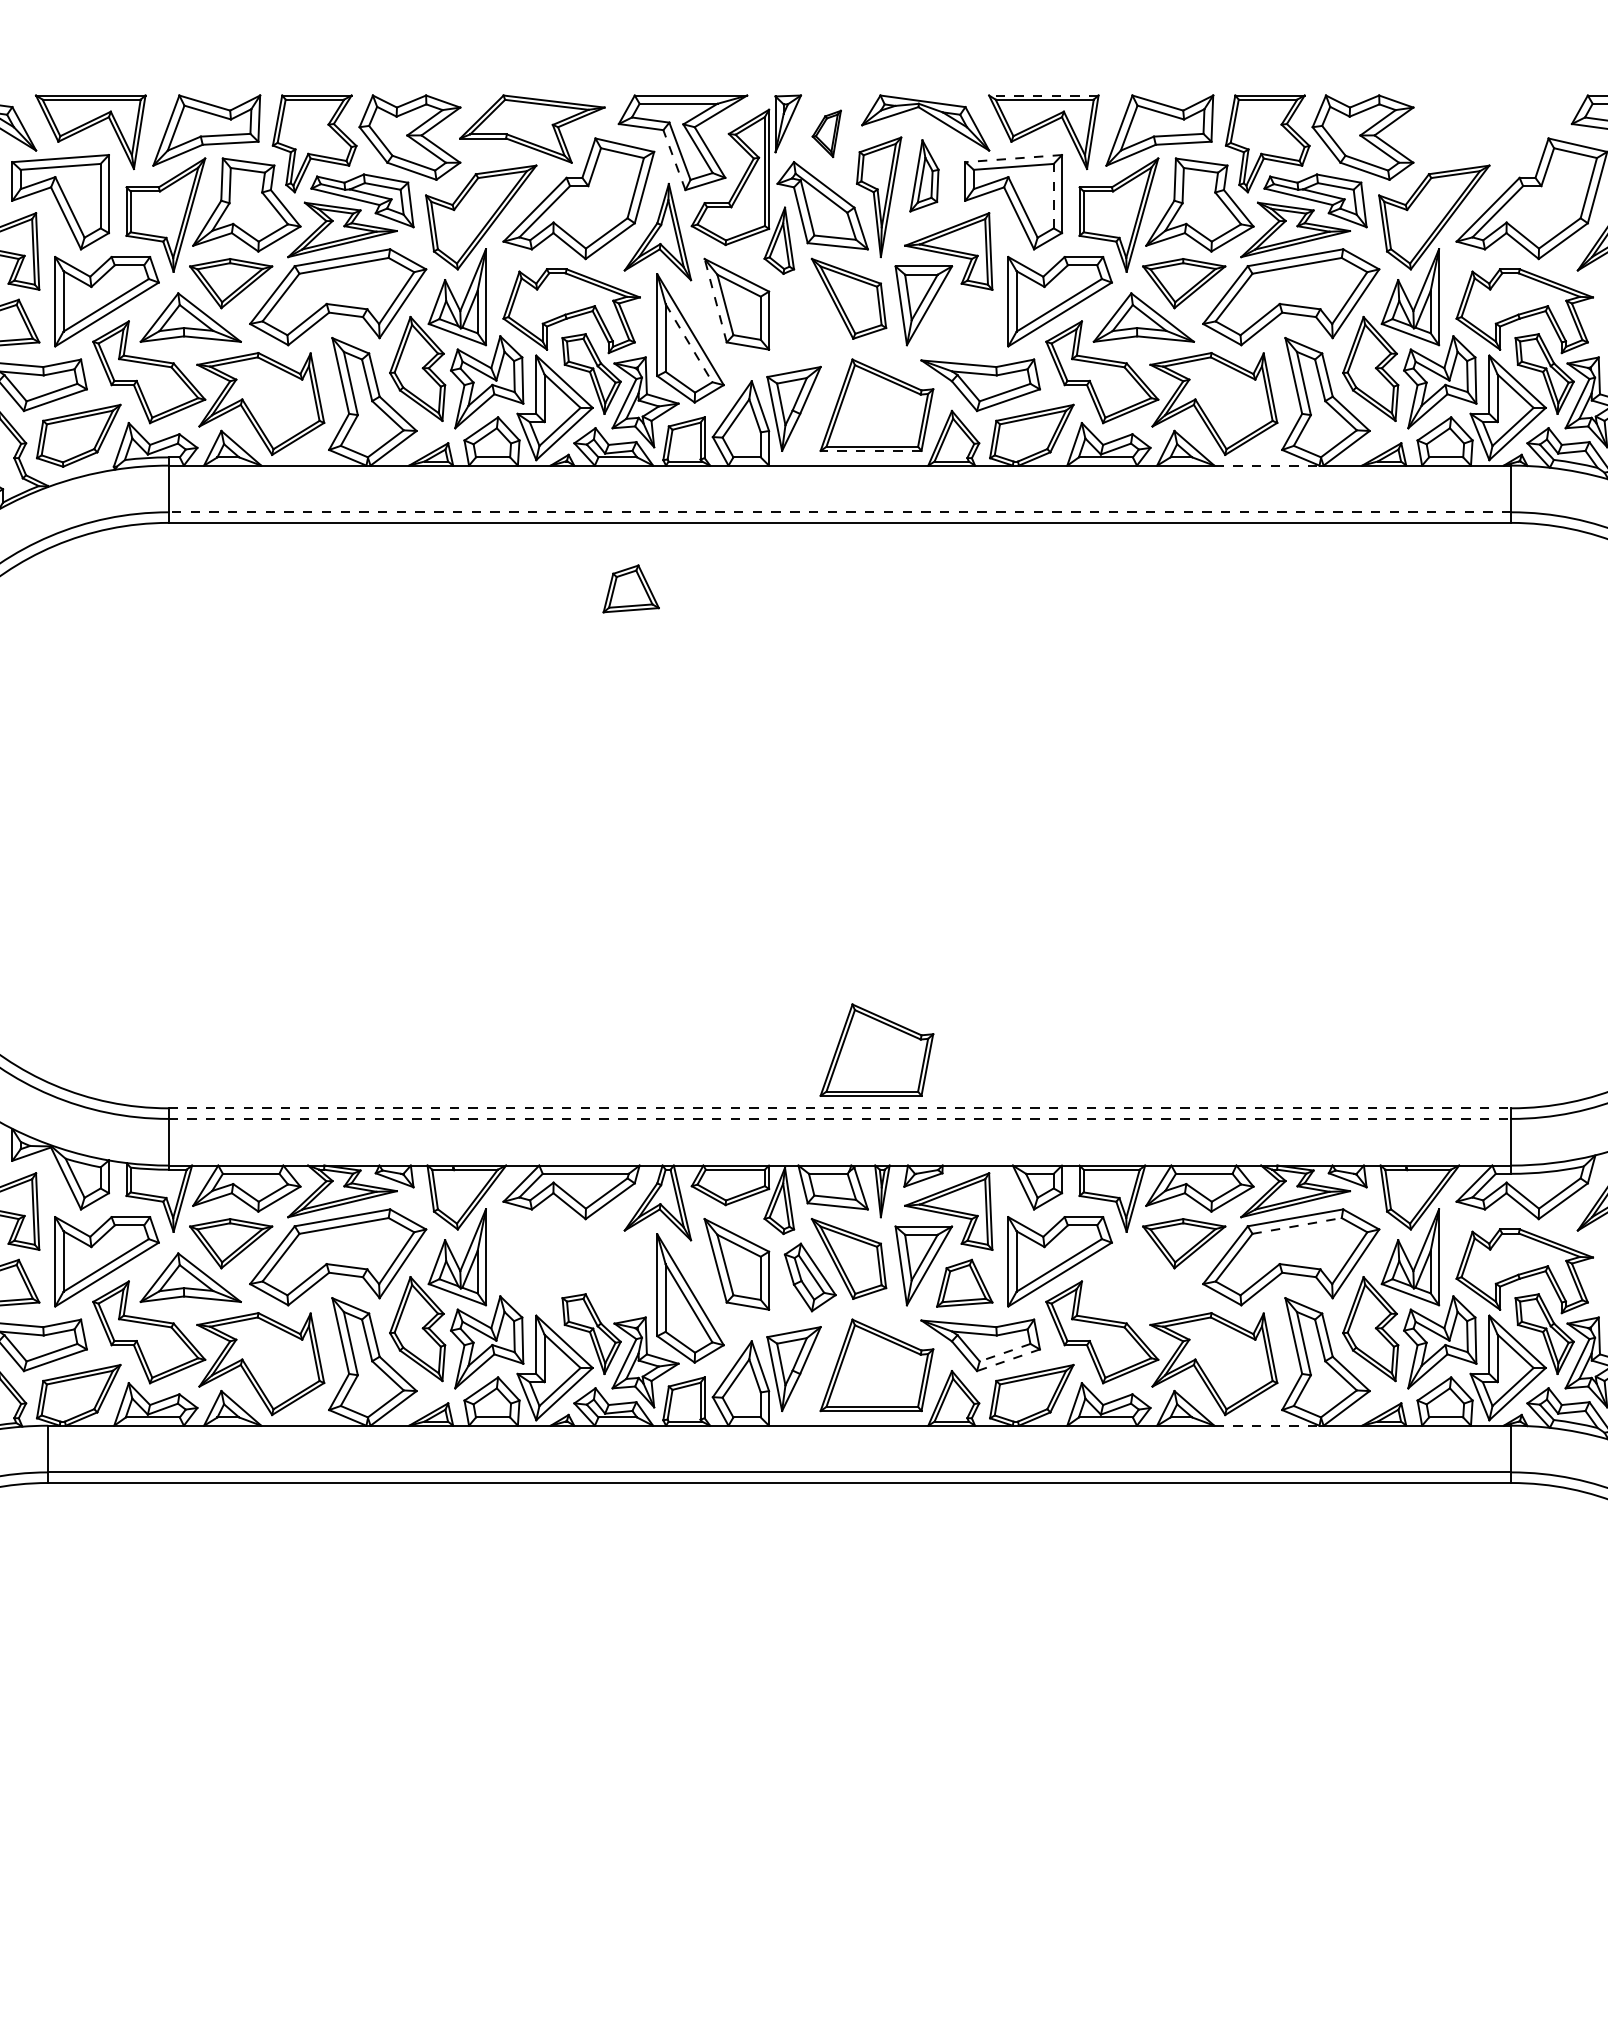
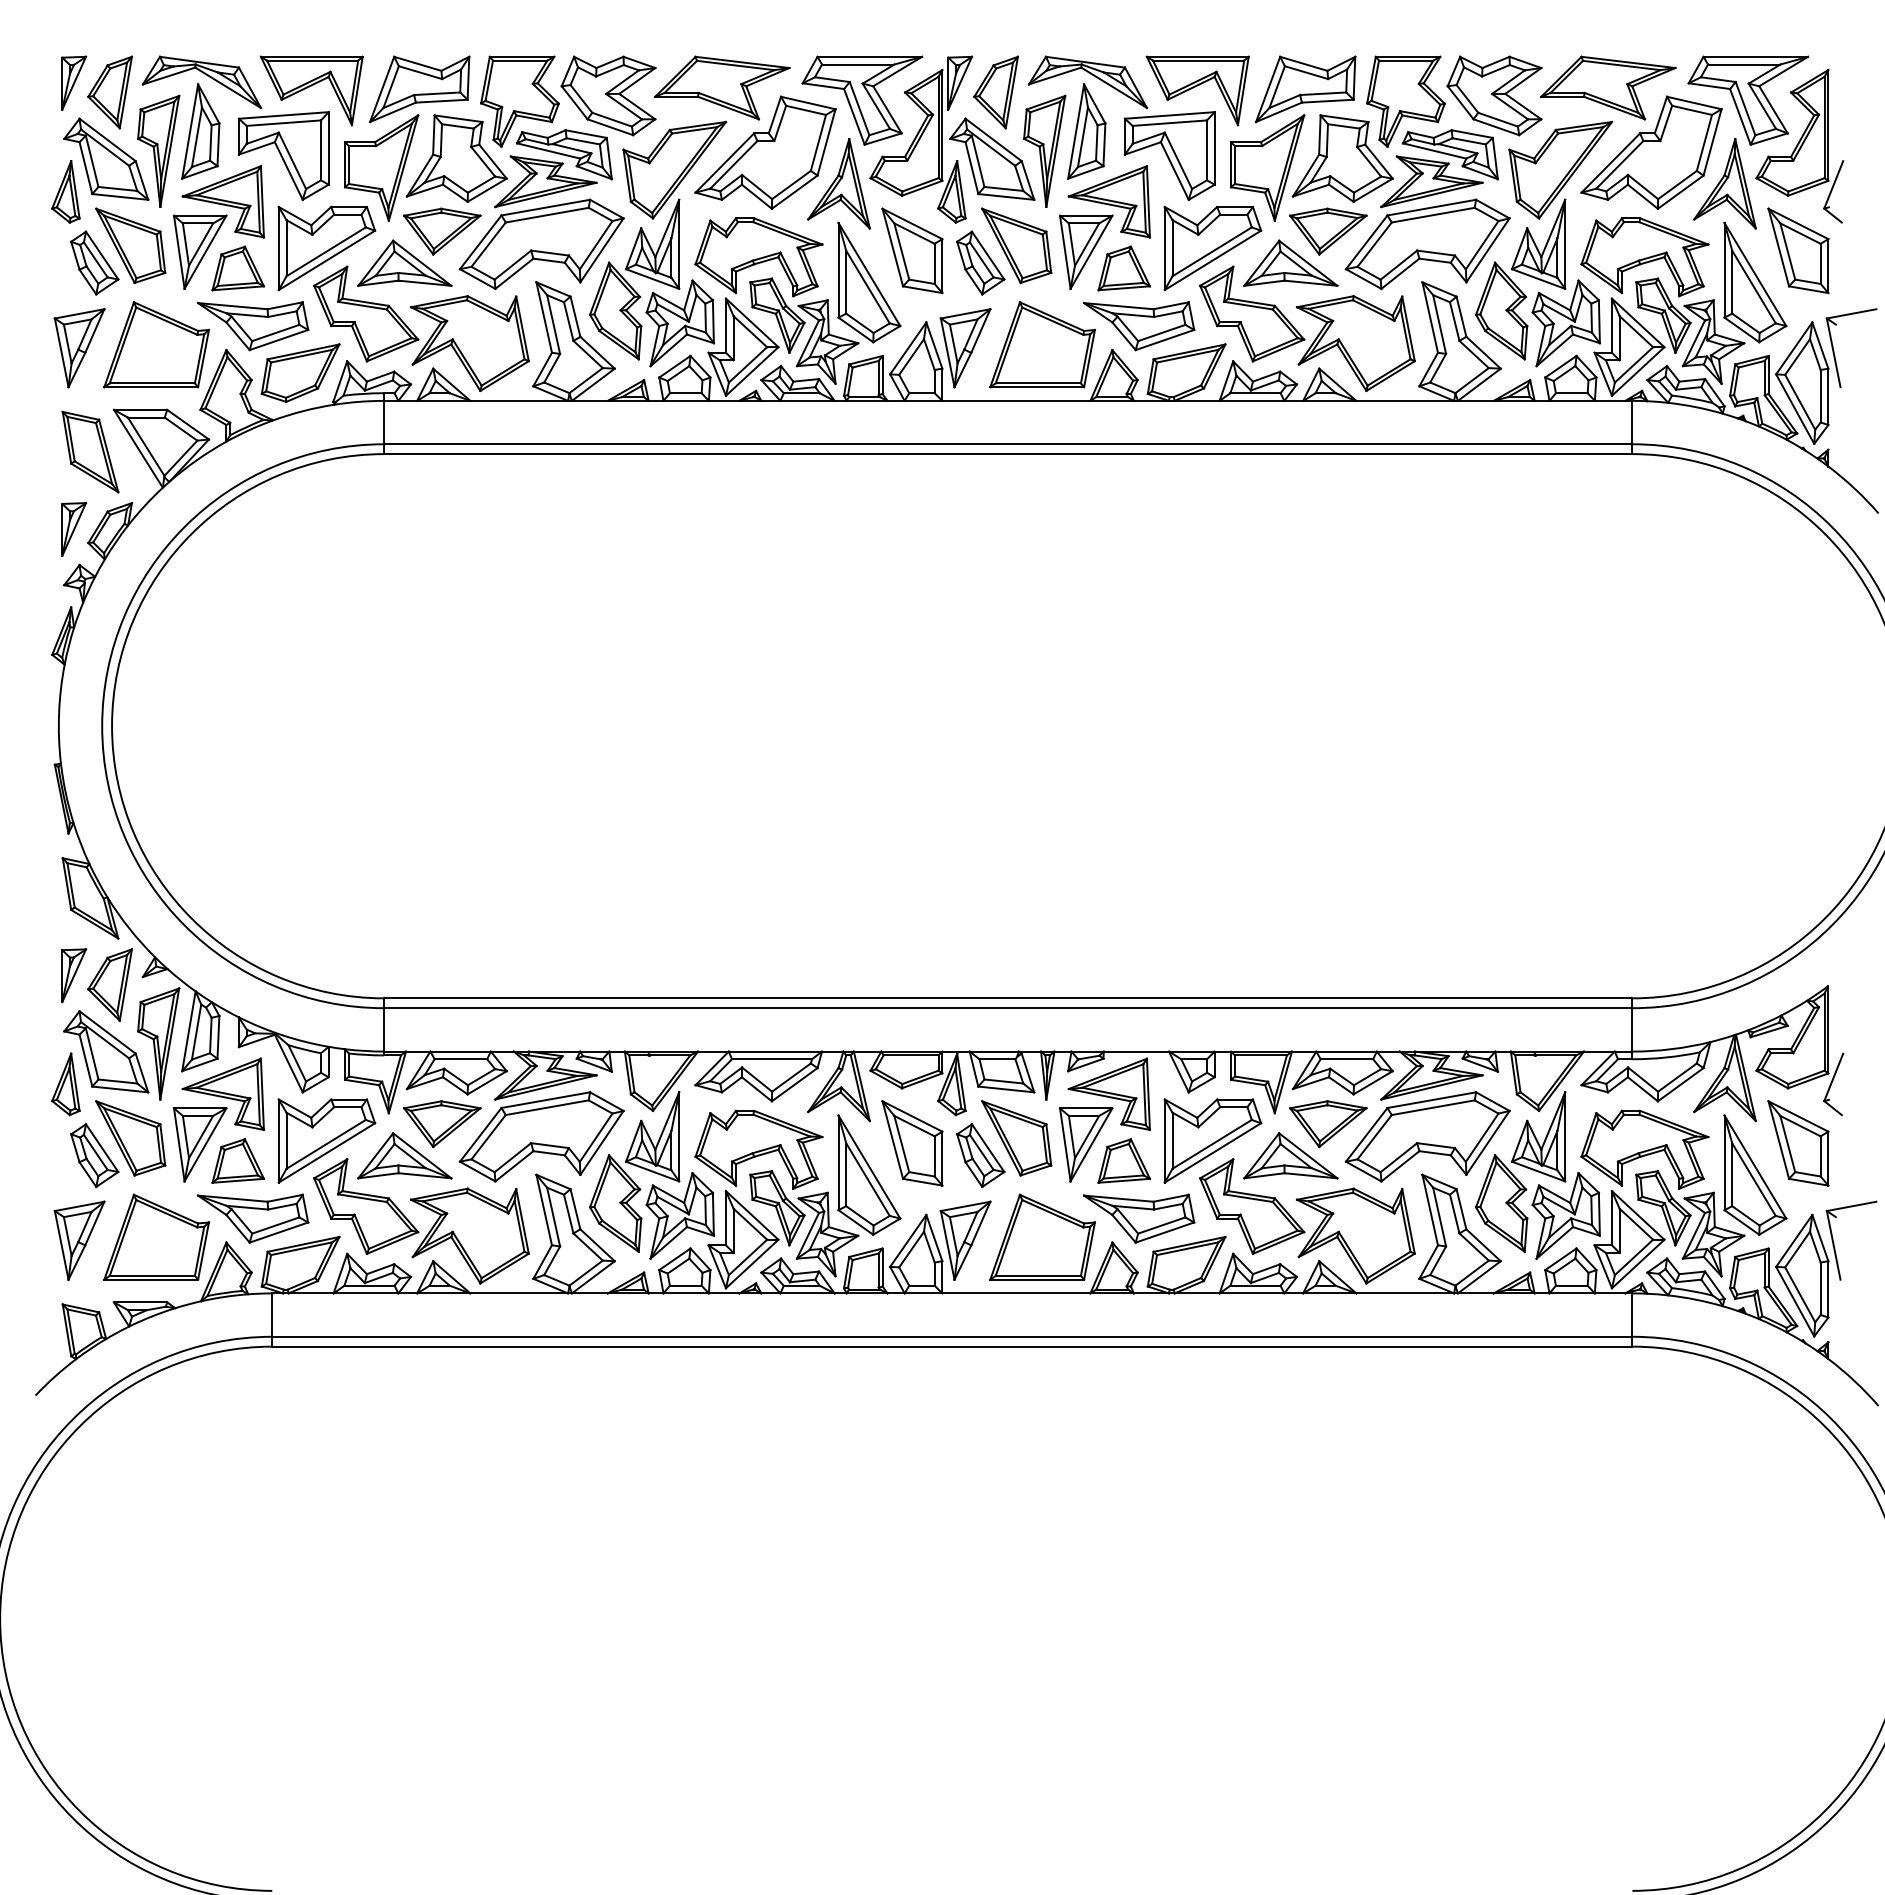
line: (1043, 95) -> (1197, 56), dashed -> solid
part: (1485, 128) -> (1608, 87), added
part: (826, 133) -> (995, 92), size x1.67
line: (1013, 158) -> (1169, 115), dashed -> solid
line: (674, 159) -> (854, 116), dashed -> solid
part: (924, 175) -> (1086, 131), size x1.43
line: (1054, 196) -> (1207, 150), dashed -> solid
line: (715, 300) -> (892, 247), dashed -> solid
part: (810, 316) -> (980, 262), added
line: (689, 343) -> (868, 287), dashed -> solid
line: (871, 451) -> (1037, 387), dashed -> solid
line: (1267, 465) -> (1405, 400), dashed -> solid
line: (839, 512) -> (1007, 444), dashed -> solid
part: (630, 588) -> (1123, 268), moved
part: (876, 1049) -> (1042, 943), removed
line: (840, 1108) -> (1008, 998), dashed -> solid
line: (840, 1119) -> (1008, 1008), dashed -> solid
line: (1297, 1225) -> (1433, 1107), dashed -> solid
part: (571, 1270) -> (758, 1149), added
part: (1143, 1277) -> (1290, 1155), added
line: (1004, 1352) -> (1161, 1225), dashed -> solid
line: (1008, 1360) -> (1164, 1232), dashed -> solid
line: (1267, 1425) -> (1405, 1293), dashed -> solid

